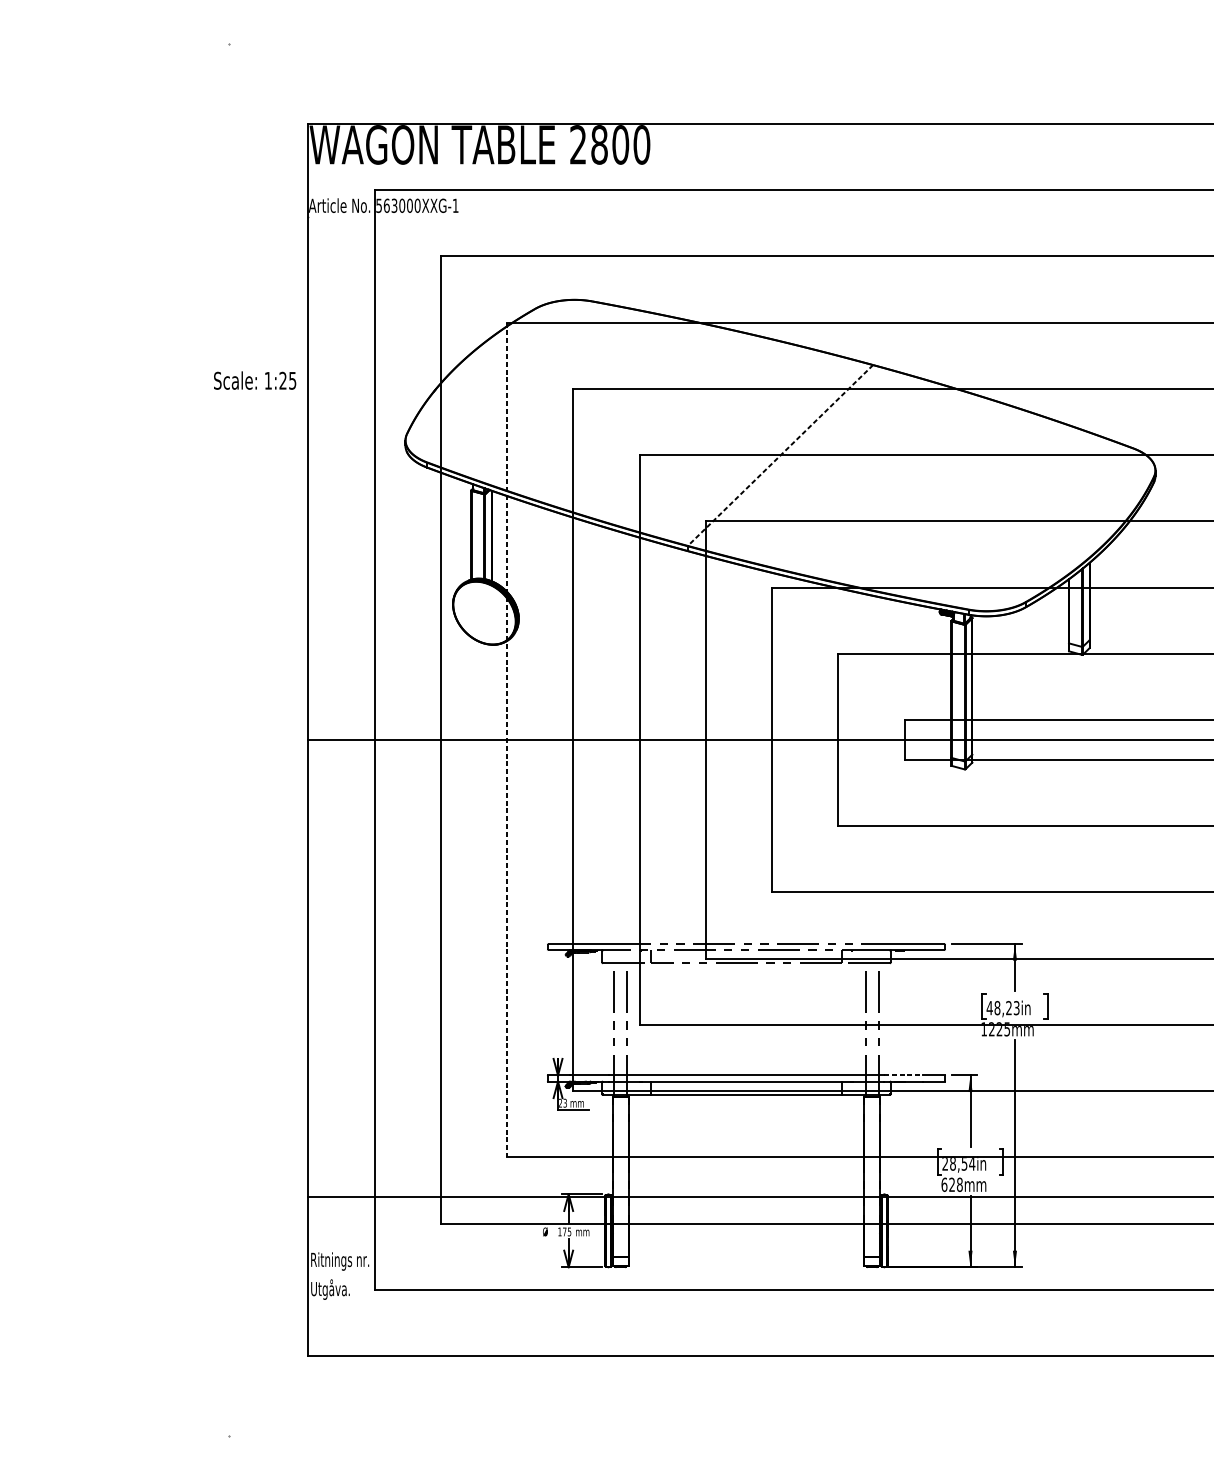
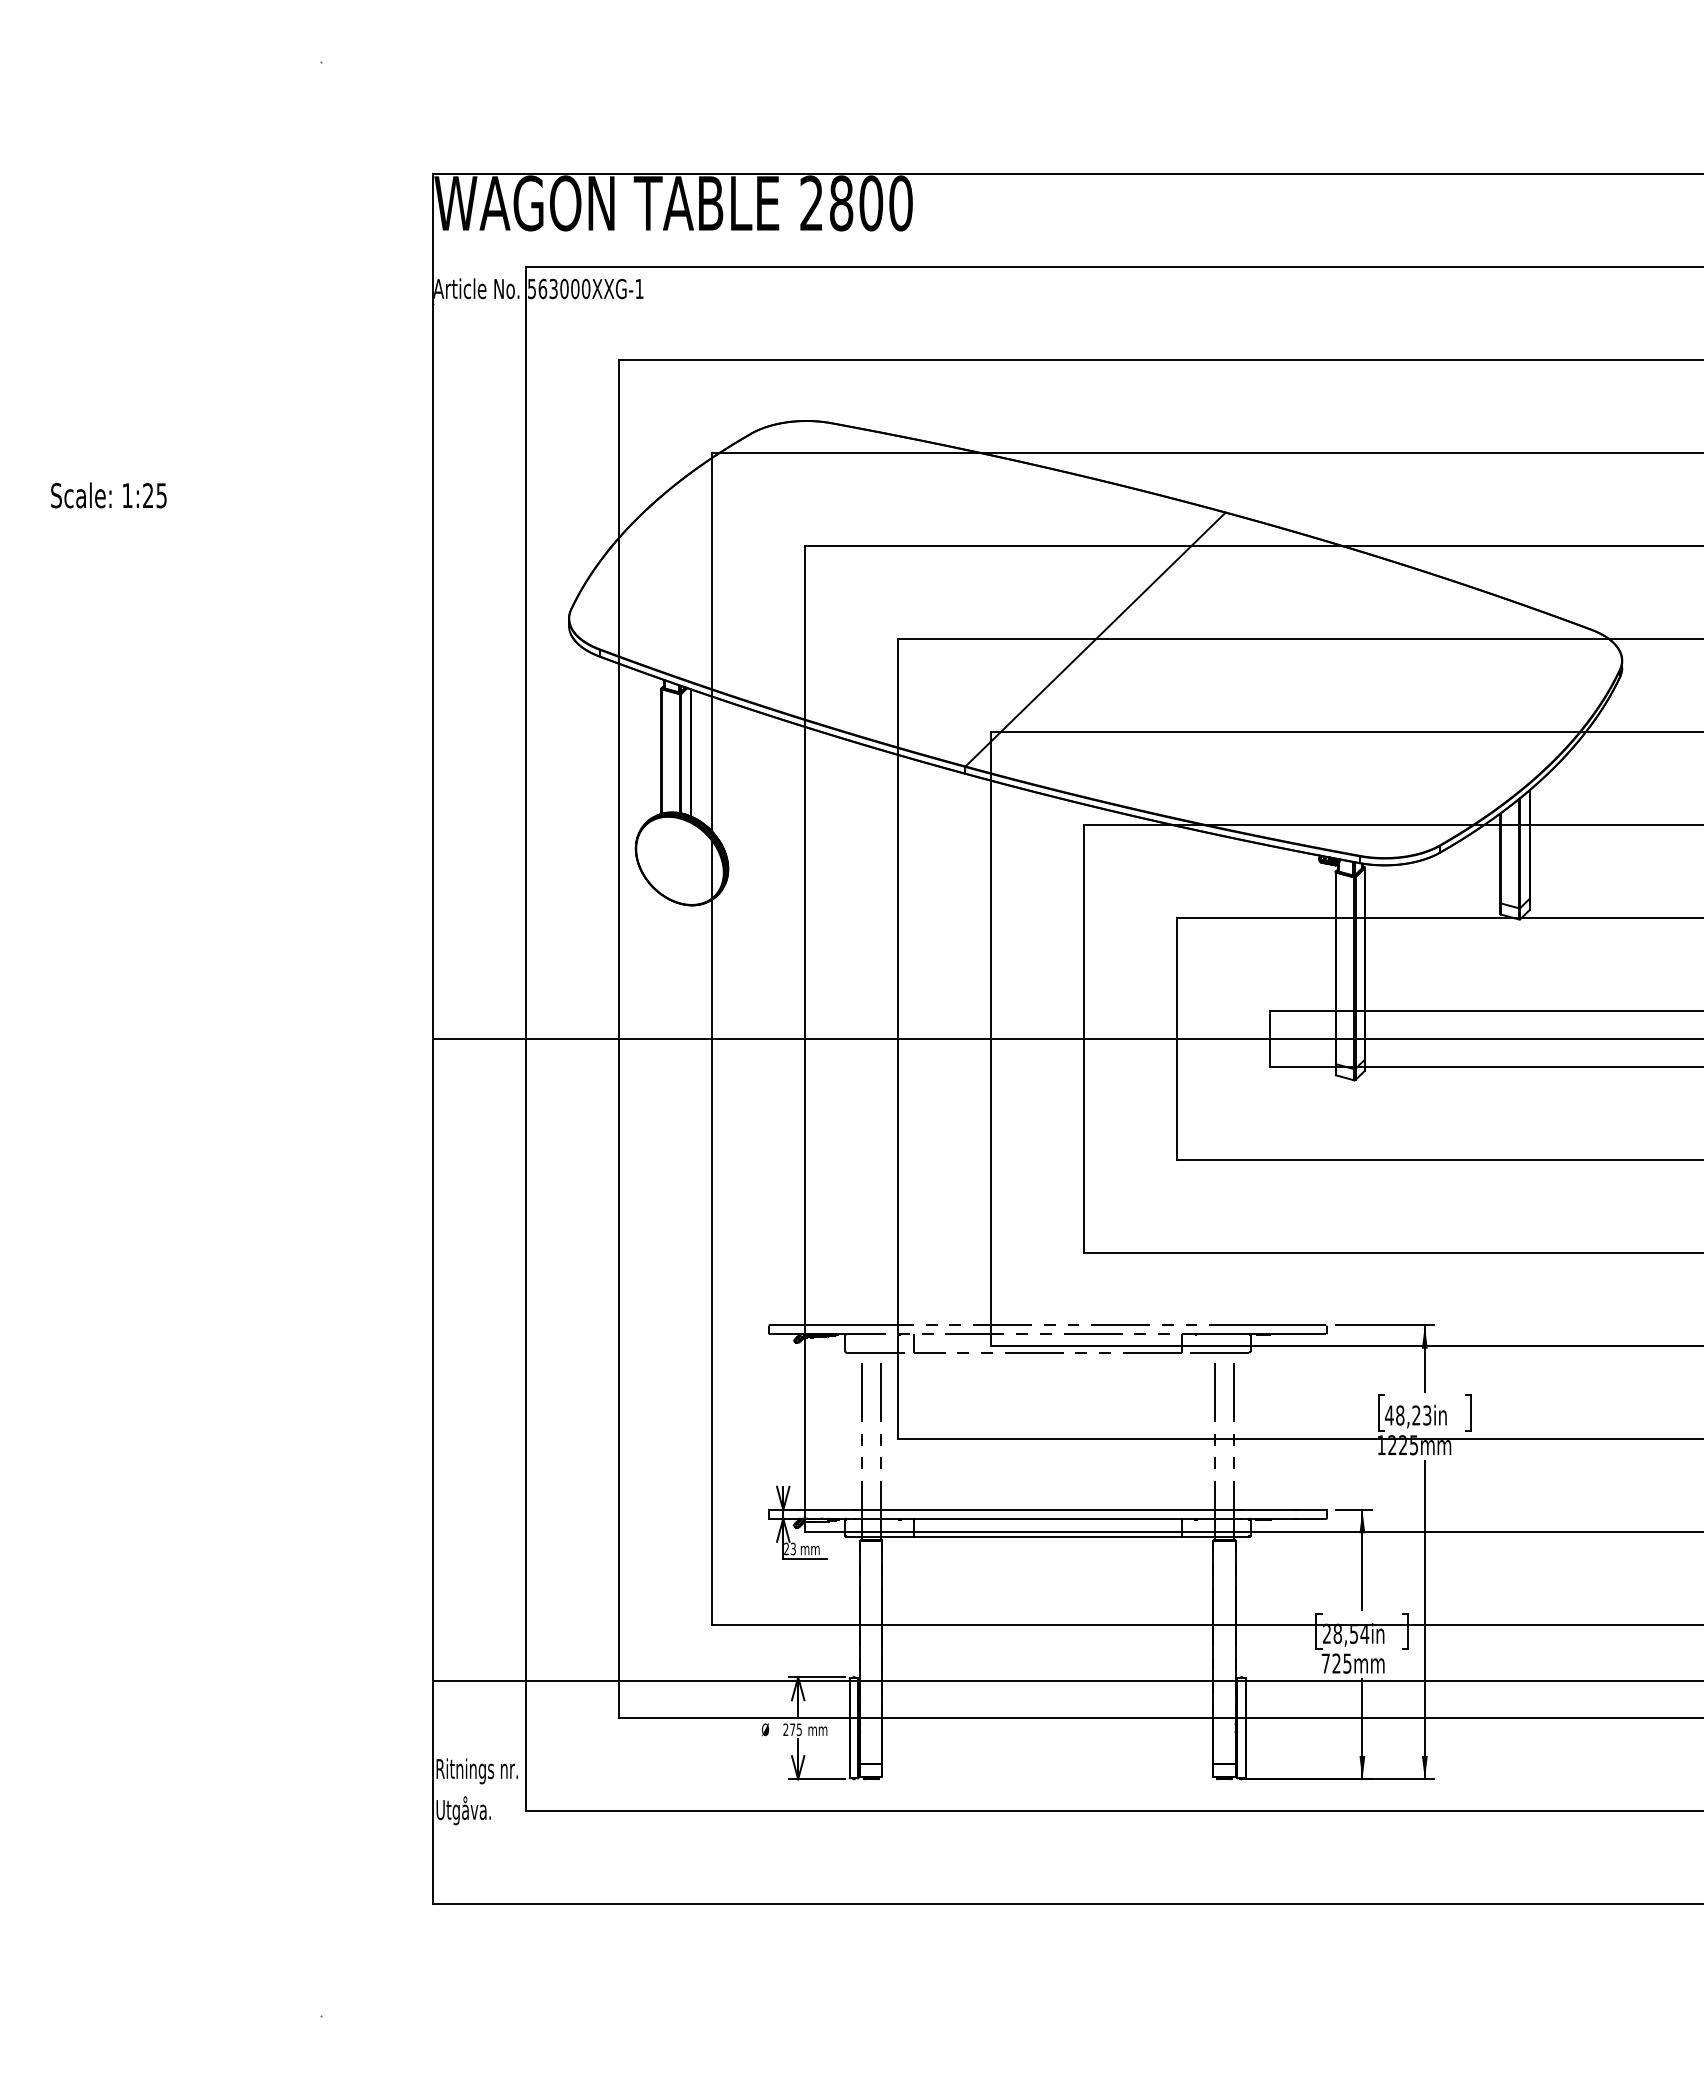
text: (254, 380) -> (108, 495), moved
line: (780, 455) -> (1095, 639), dashed -> solid
line: (506, 740) -> (711, 1039), dashed -> solid
line: (903, 1075) -> (1268, 1510), dashed -> solid
text: (952, 1184) -> (1336, 1663), 628mm -> 725mm
text: (559, 1231) -> (785, 1729), 175 -> 275

